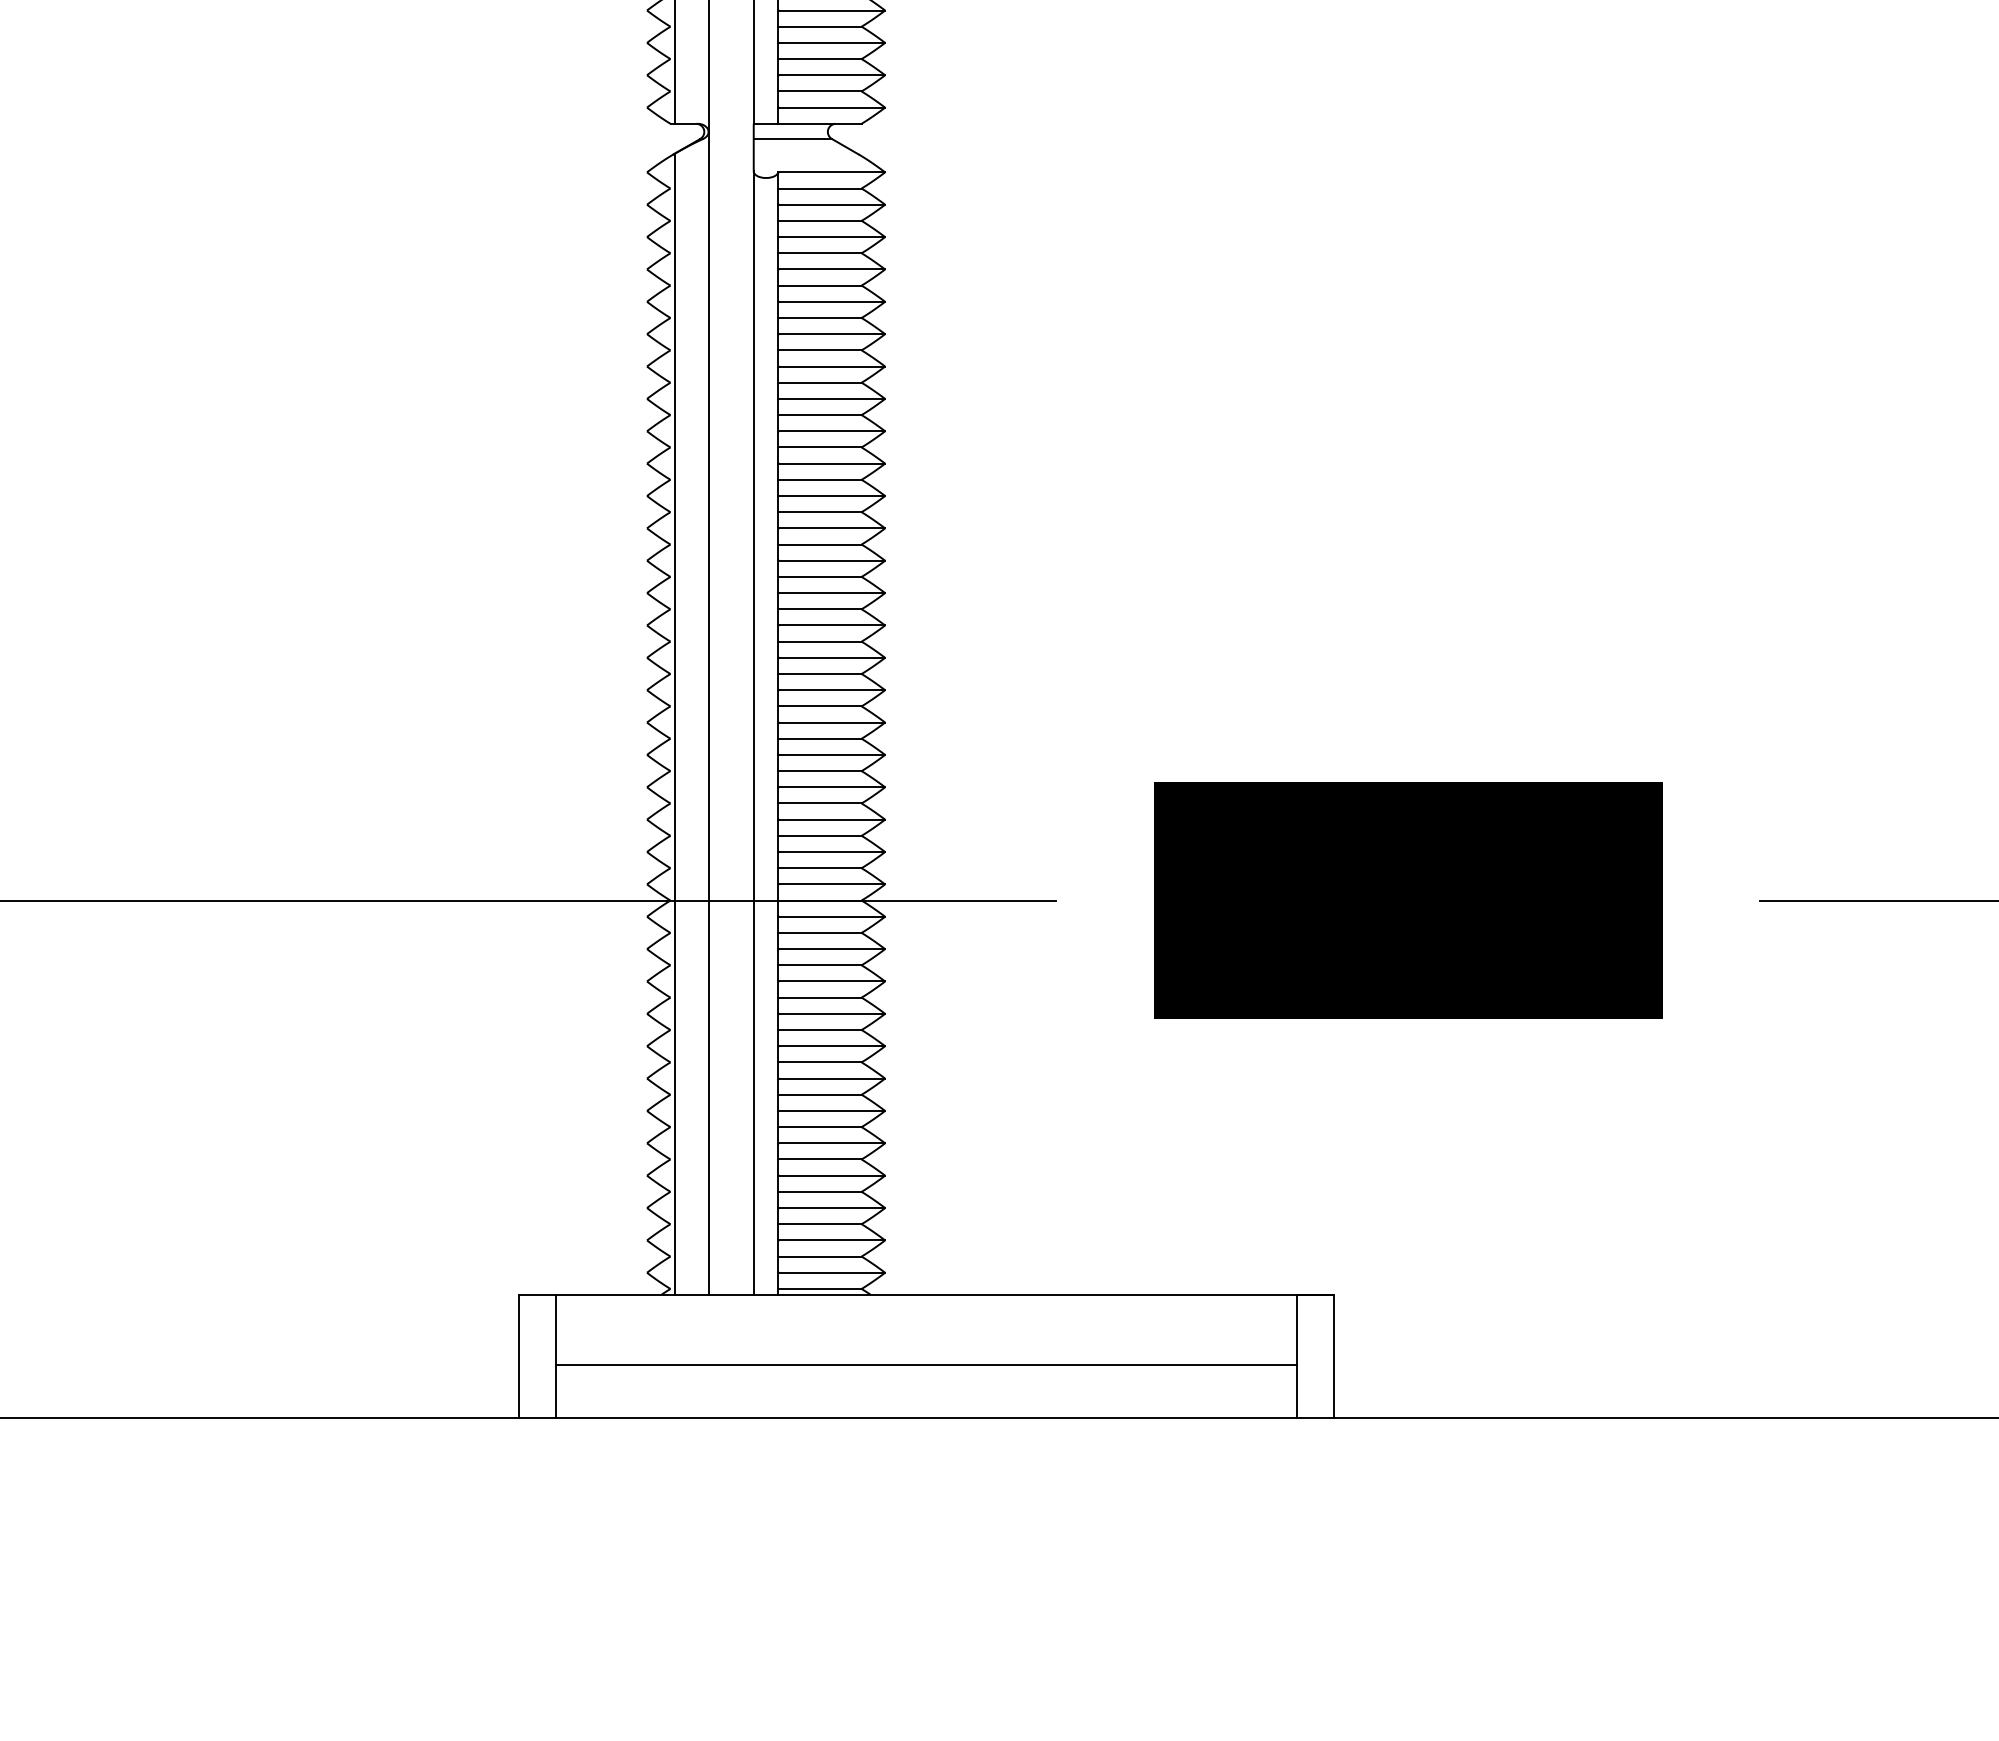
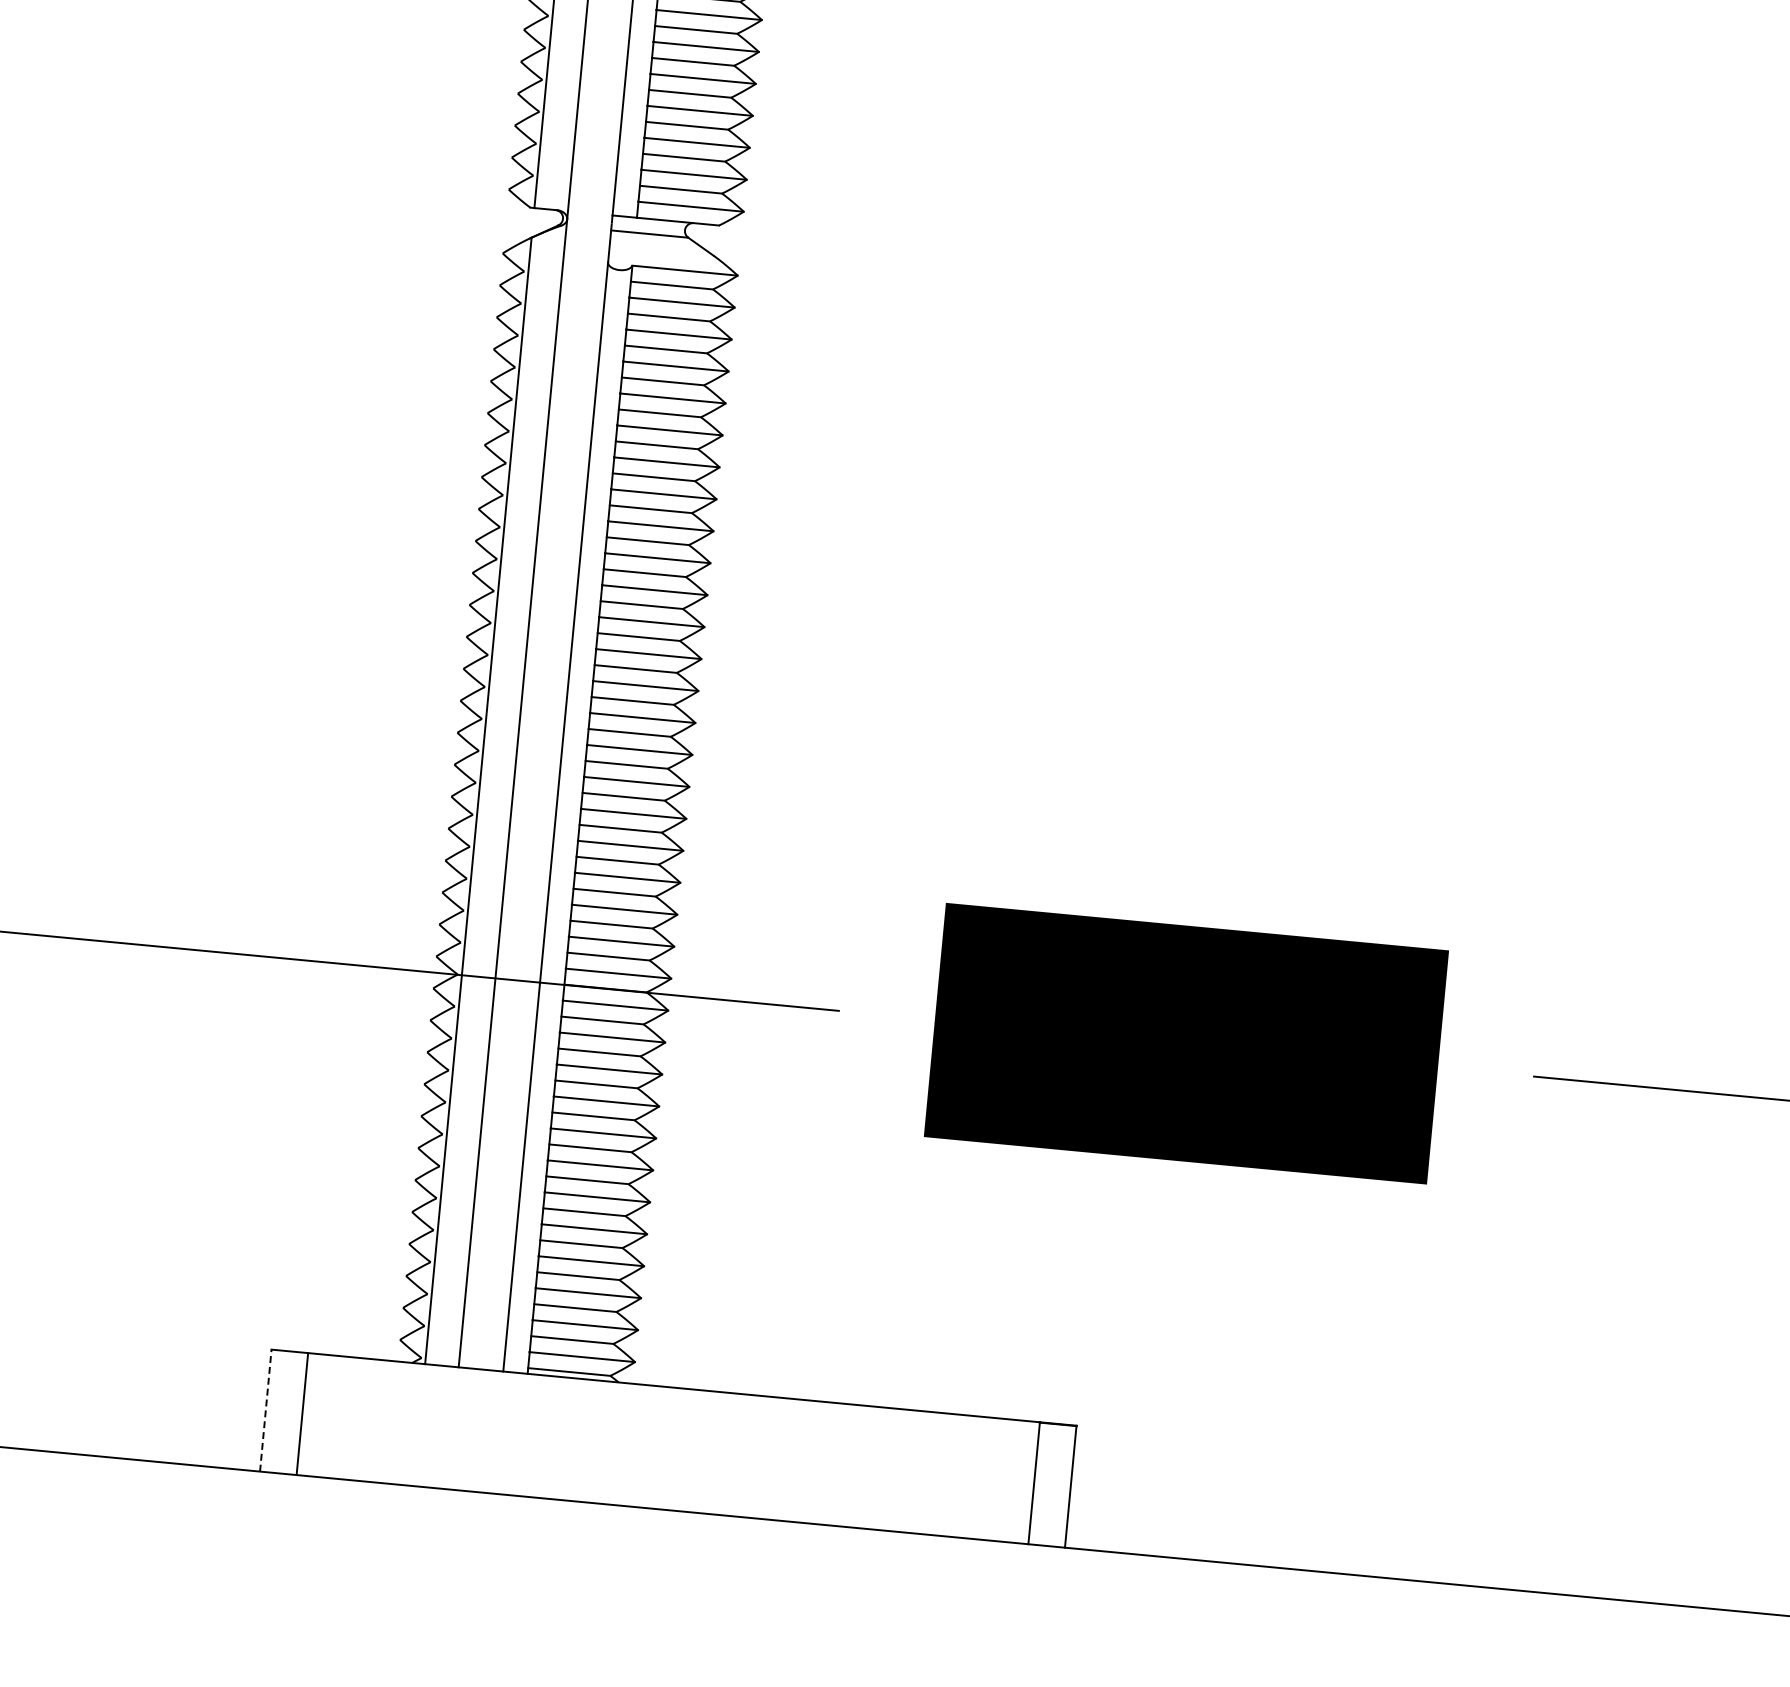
line: (519, 1356) -> (266, 1410), solid -> dashed
line: (926, 1365) -> (667, 1457), removed

